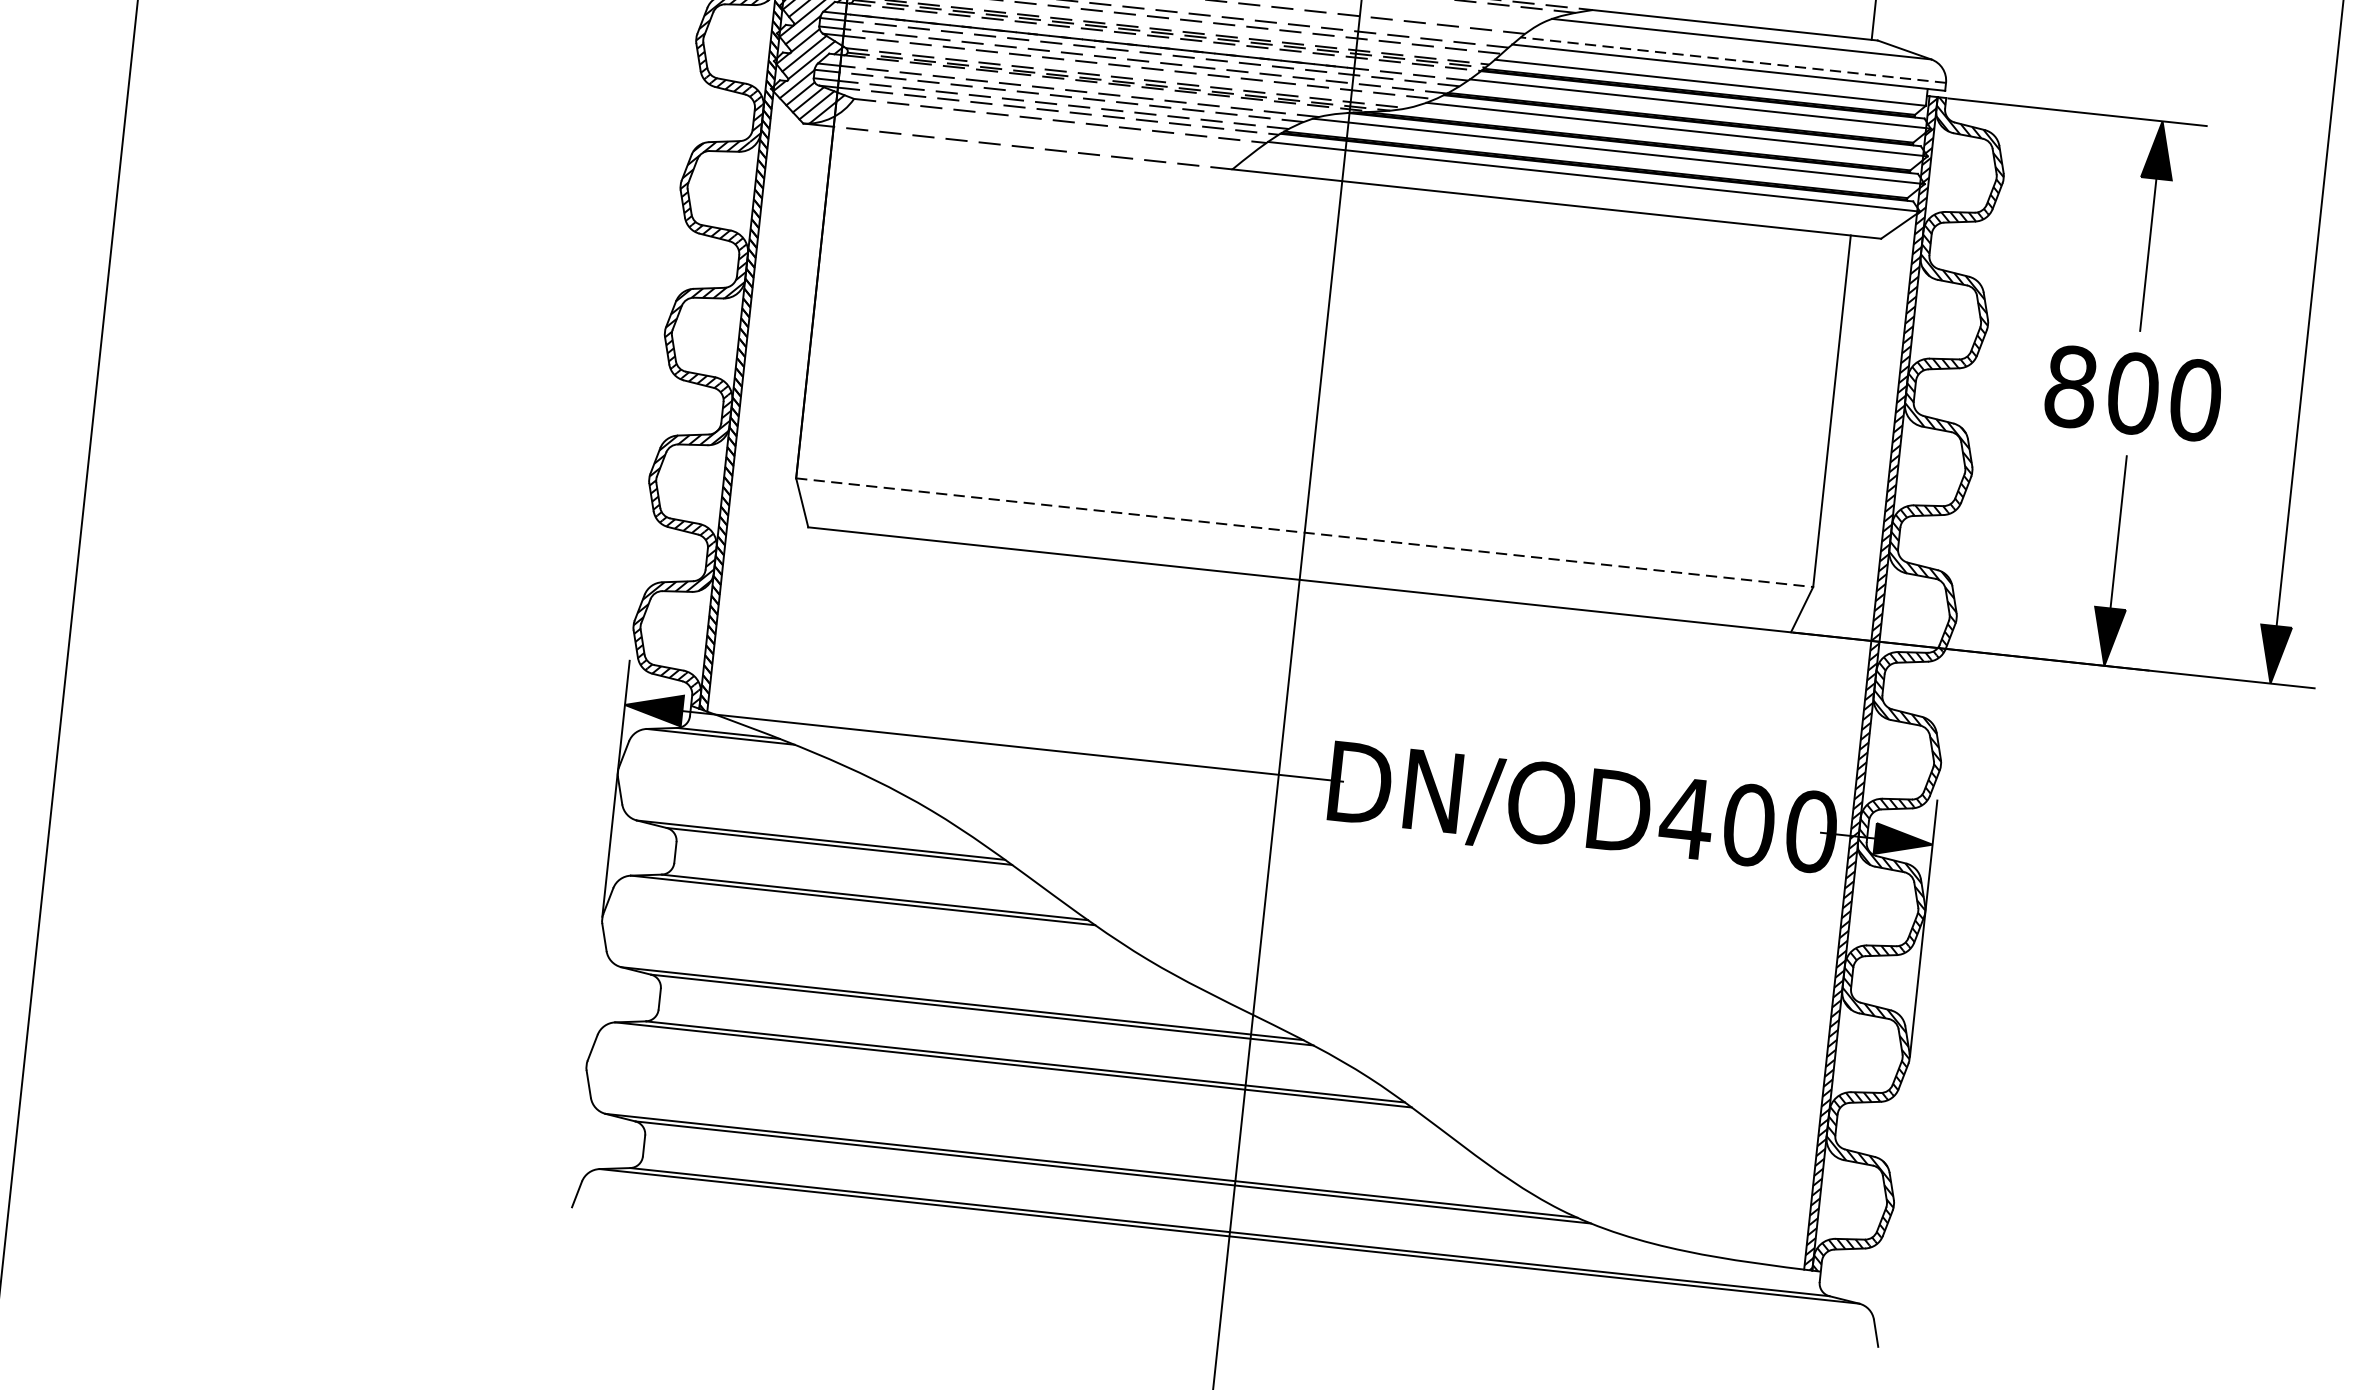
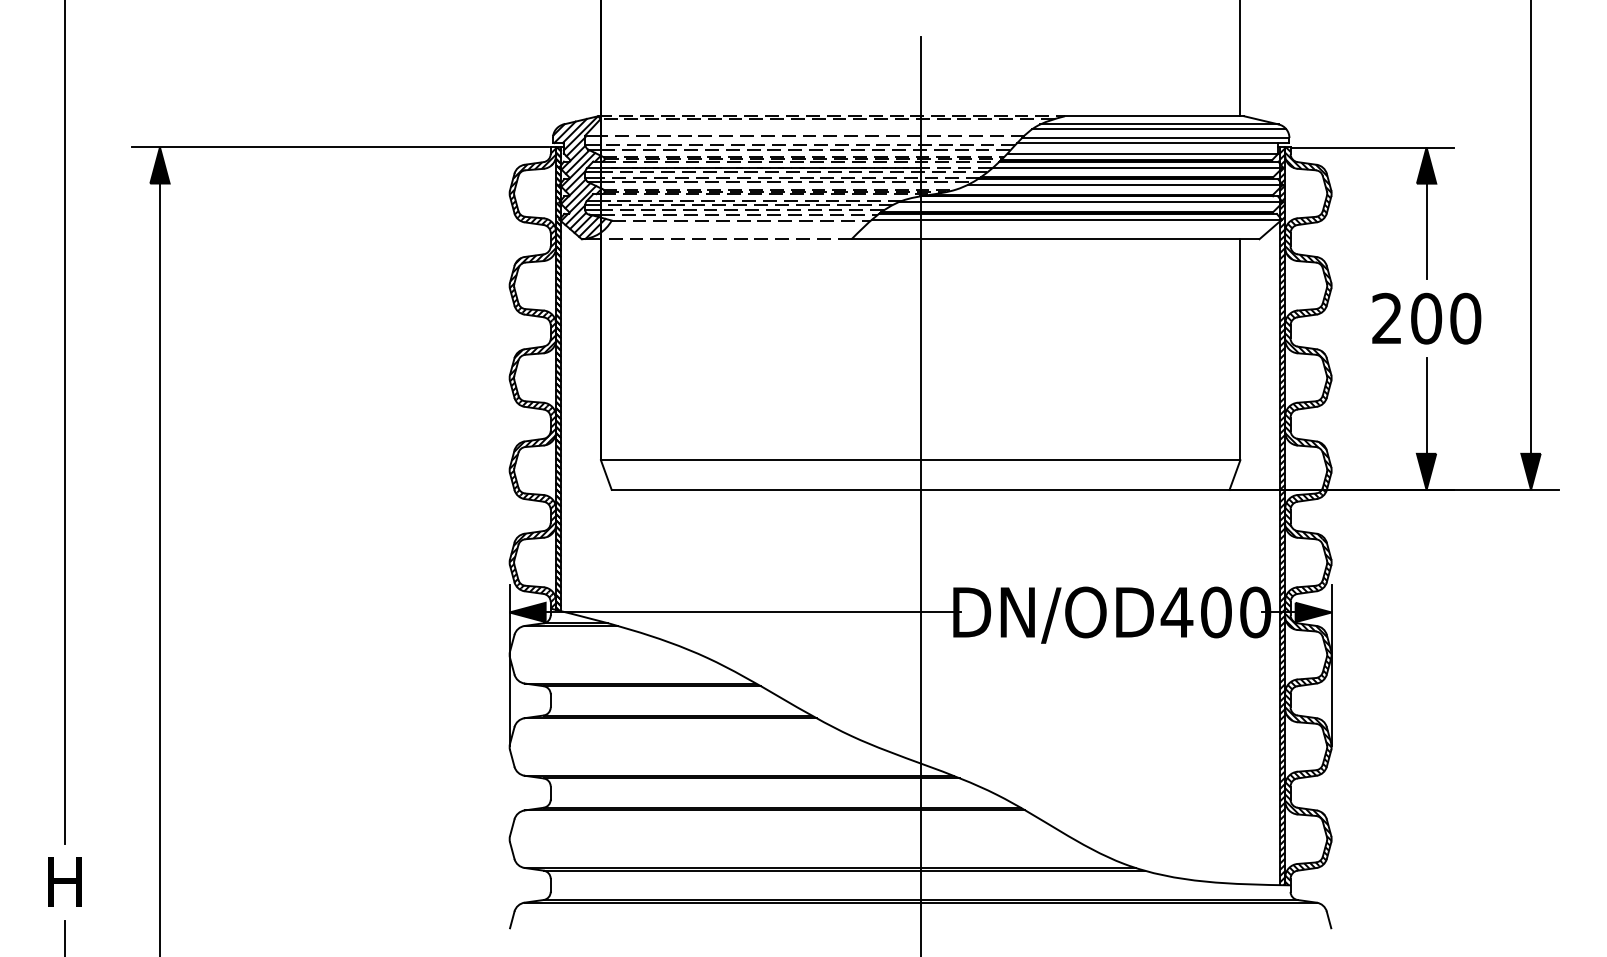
line: (1739, 47) -> (1158, 129), added
line: (1732, 60) -> (1155, 138), dashed -> solid
text: (2071, 386) -> (1387, 318), 800 -> 200
line: (1304, 533) -> (920, 460), dashed -> solid

